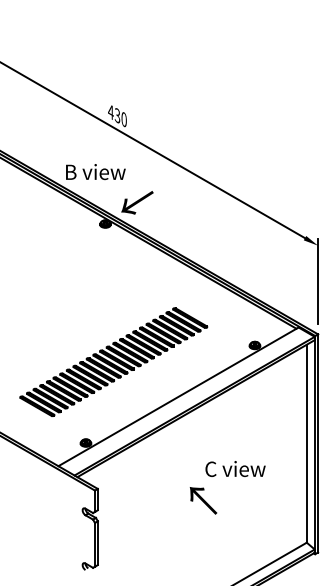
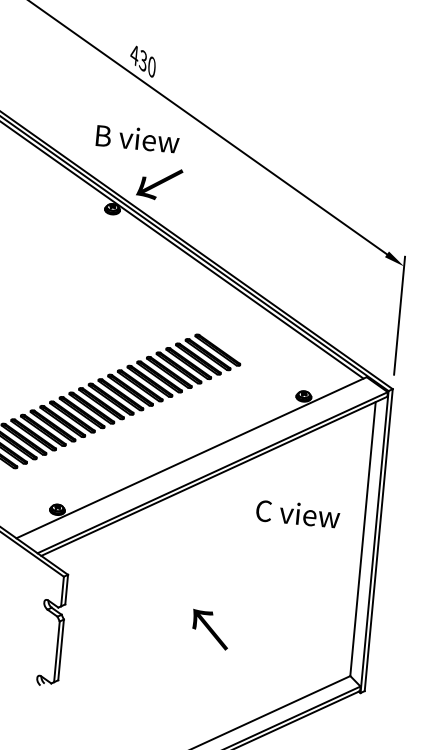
text: (95, 172) -> (137, 139), moved
text: (235, 468) -> (298, 513), moved
text: (203, 500) -> (210, 629), moved

